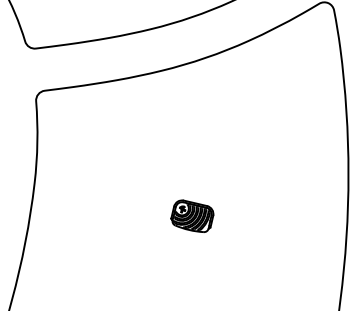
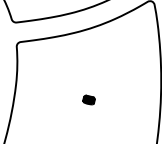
part: (191, 214) -> (88, 99), size x0.6

